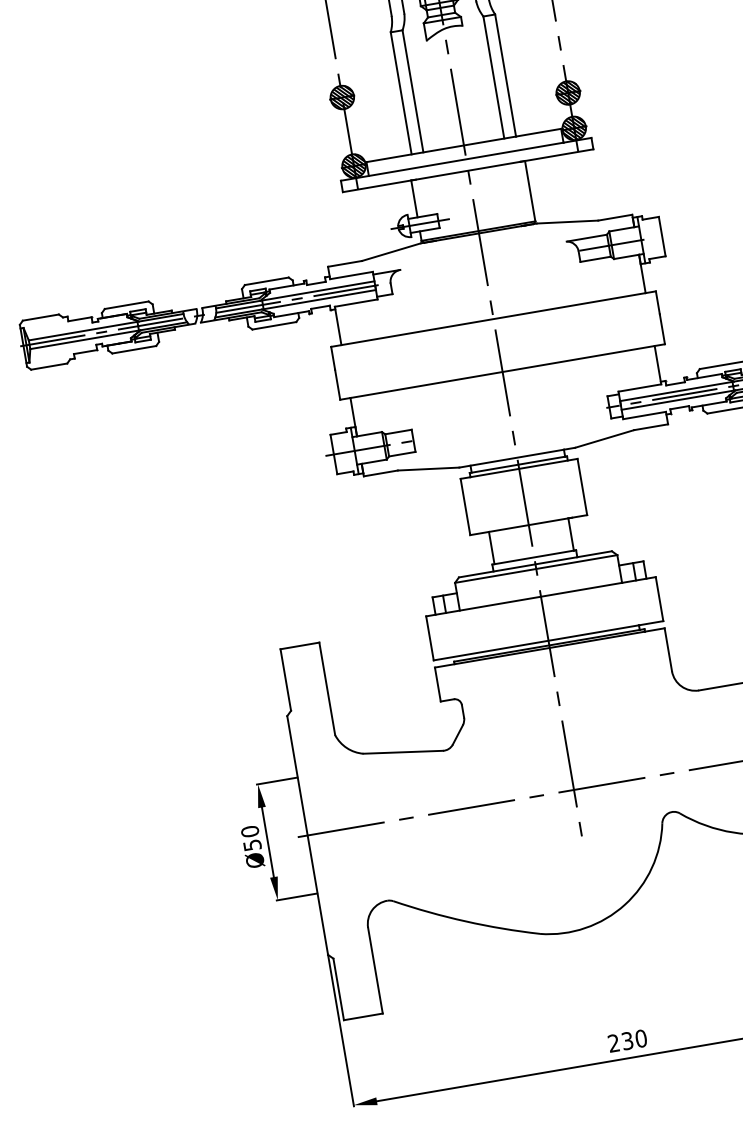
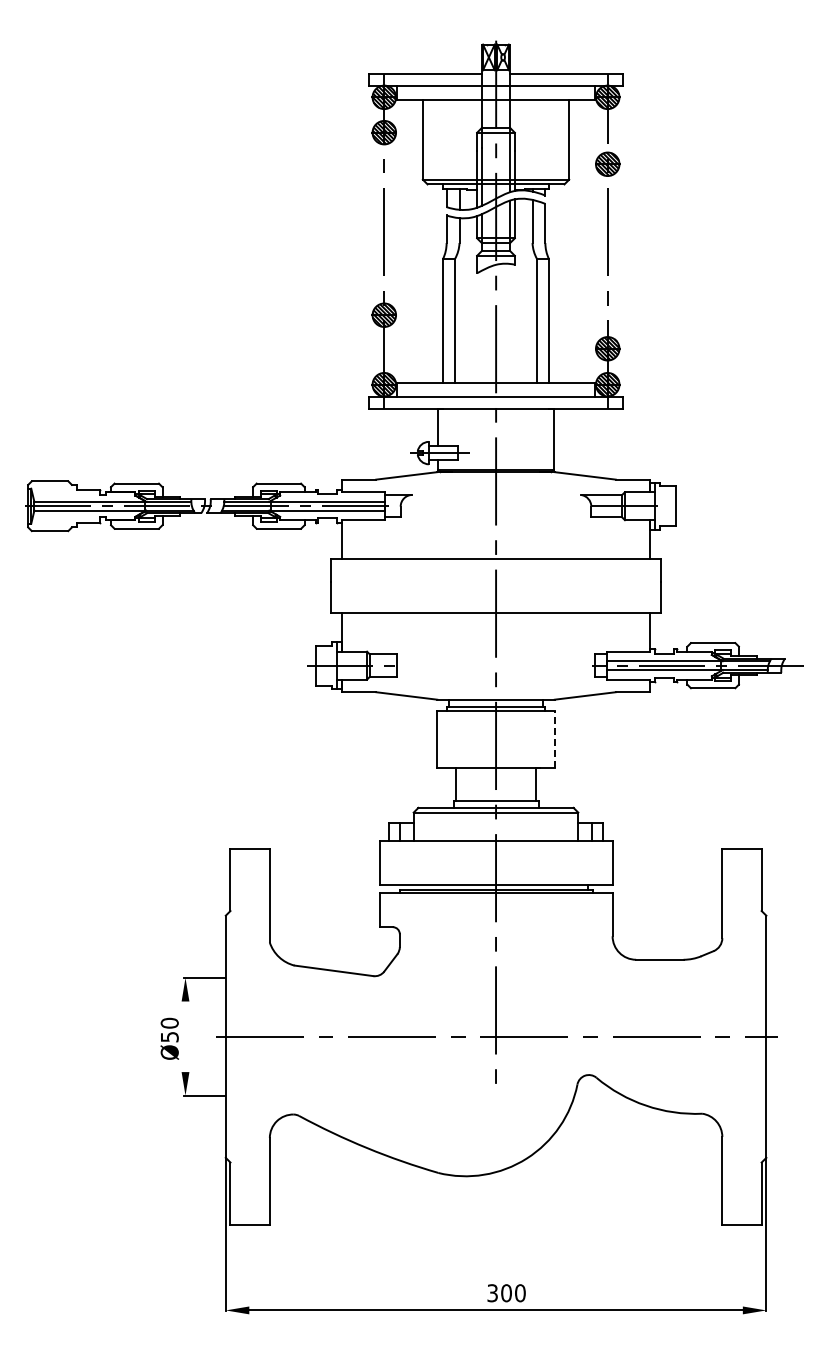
line: (582, 486) -> (555, 739), solid -> dashed
line: (267, 842) -> (185, 1036), removed
text: (620, 1042) -> (499, 1293), 230 -> 300

